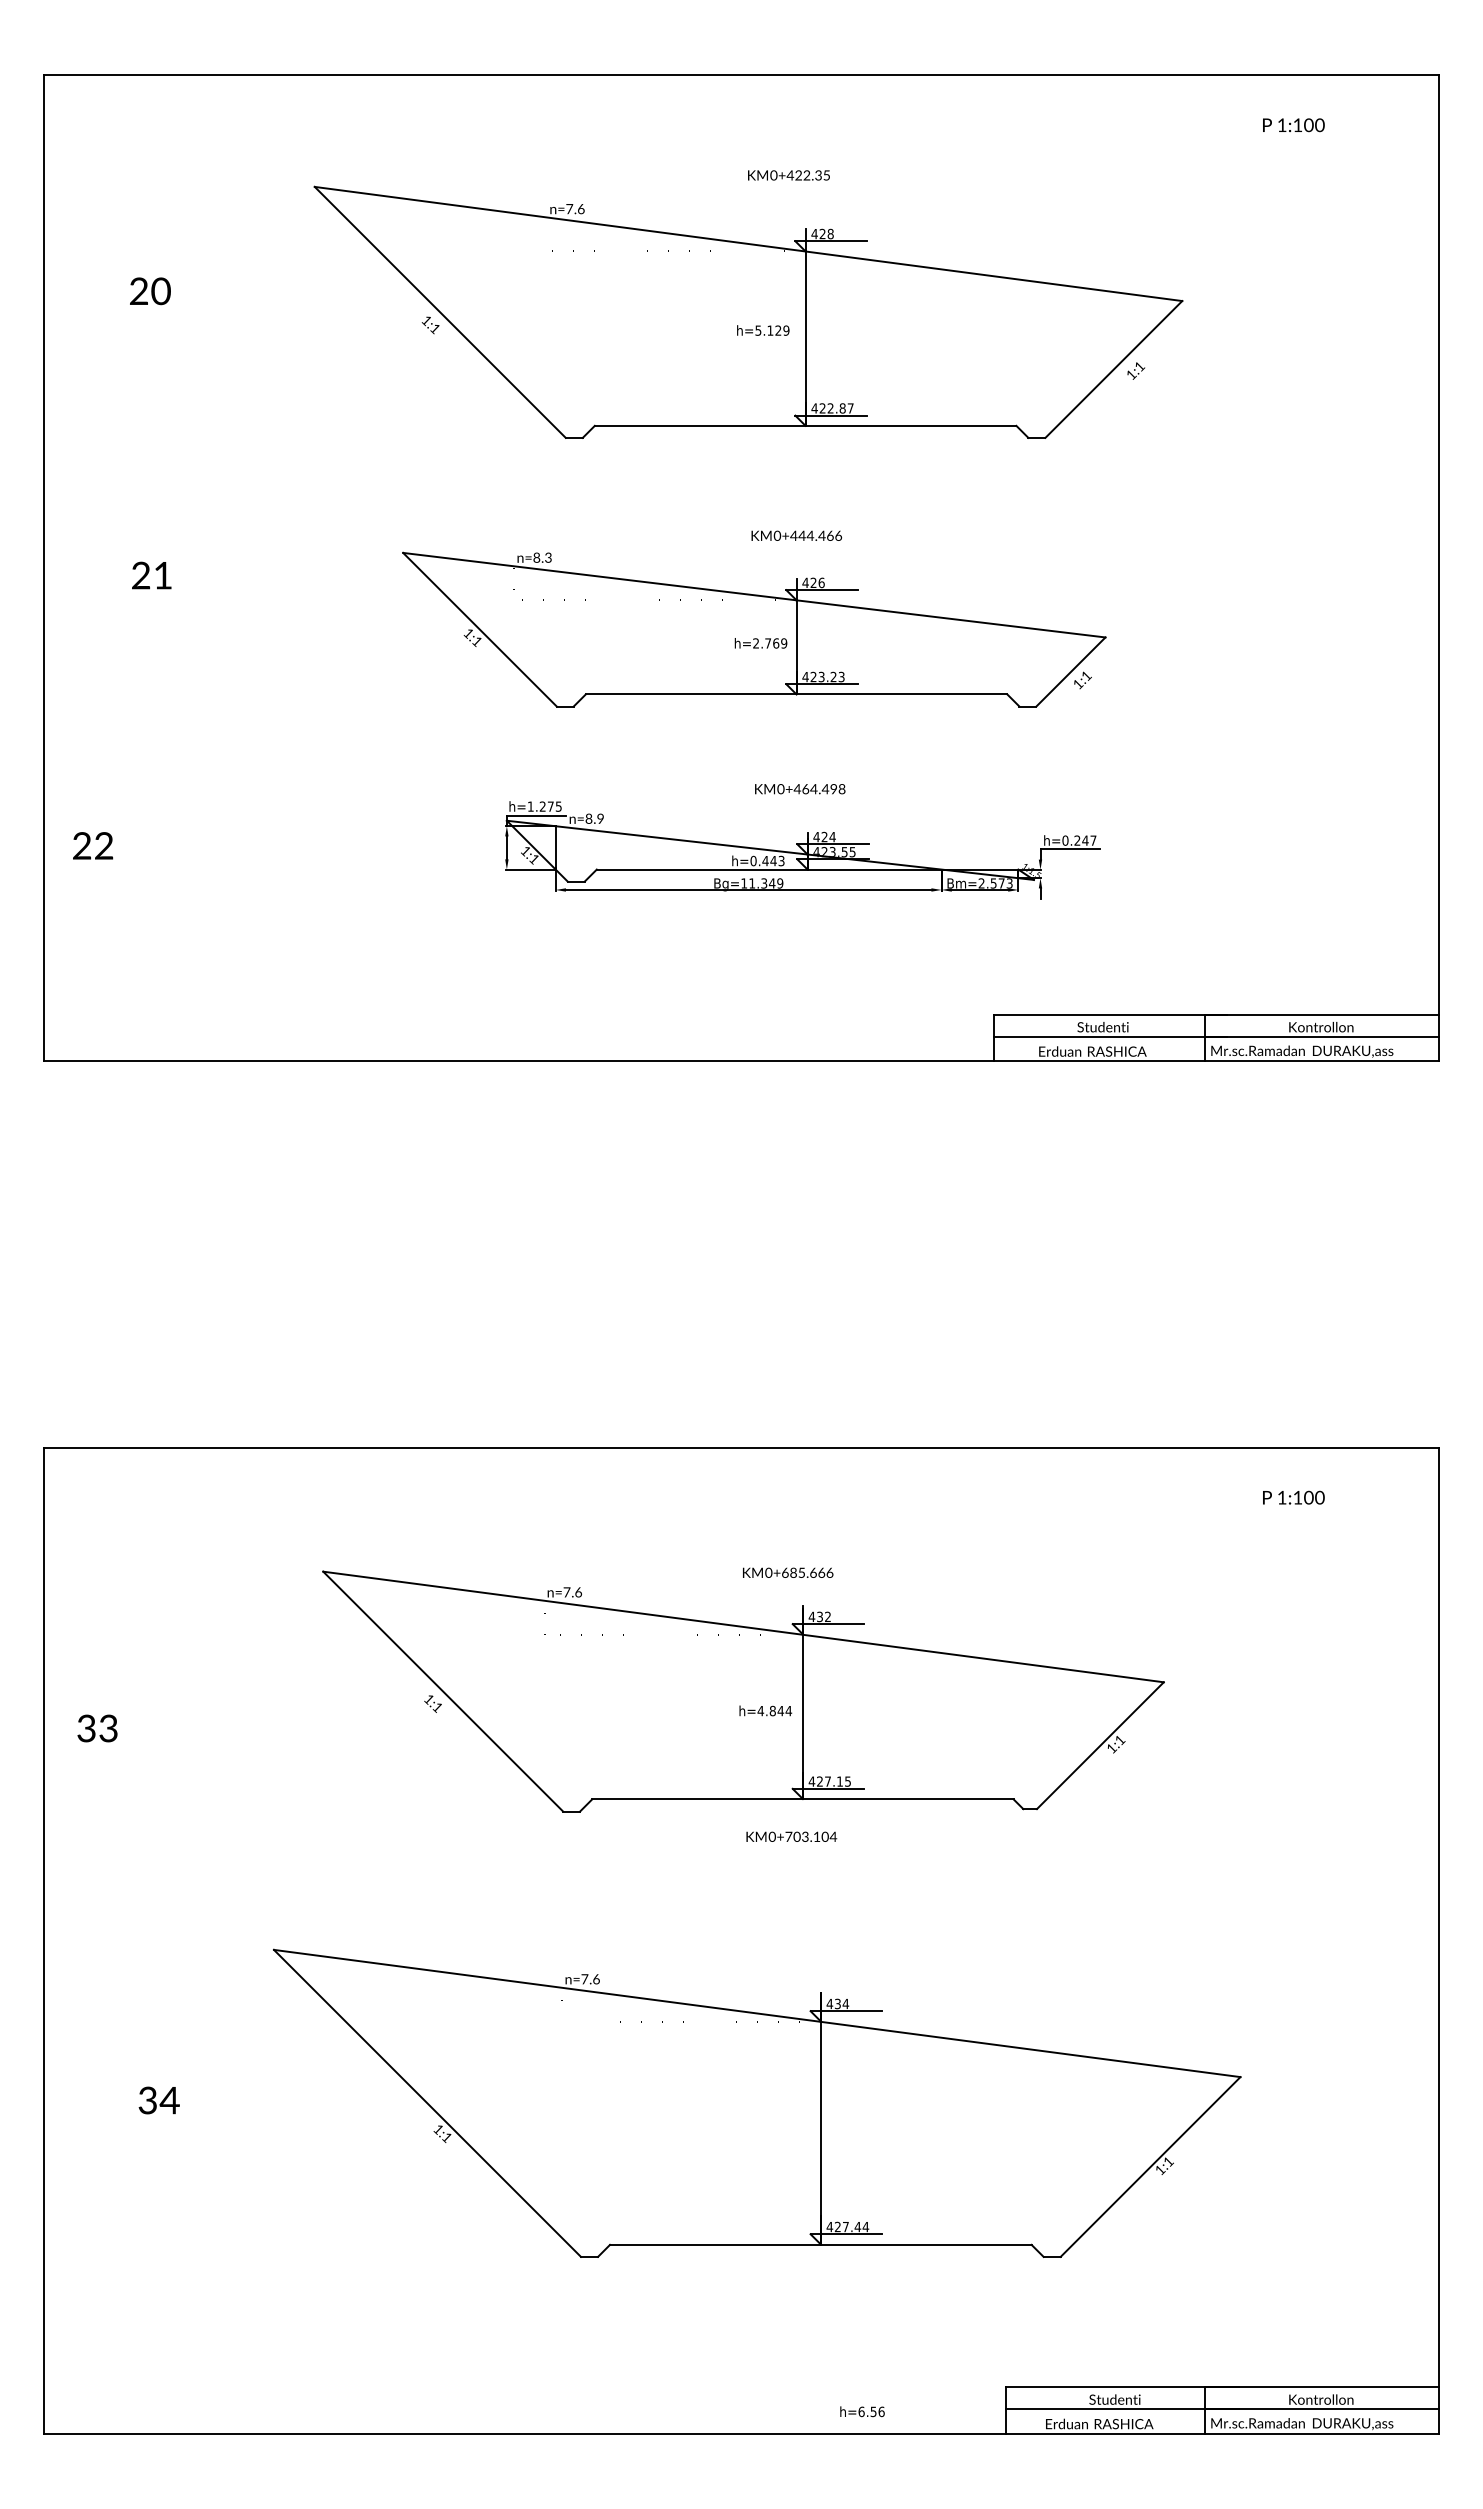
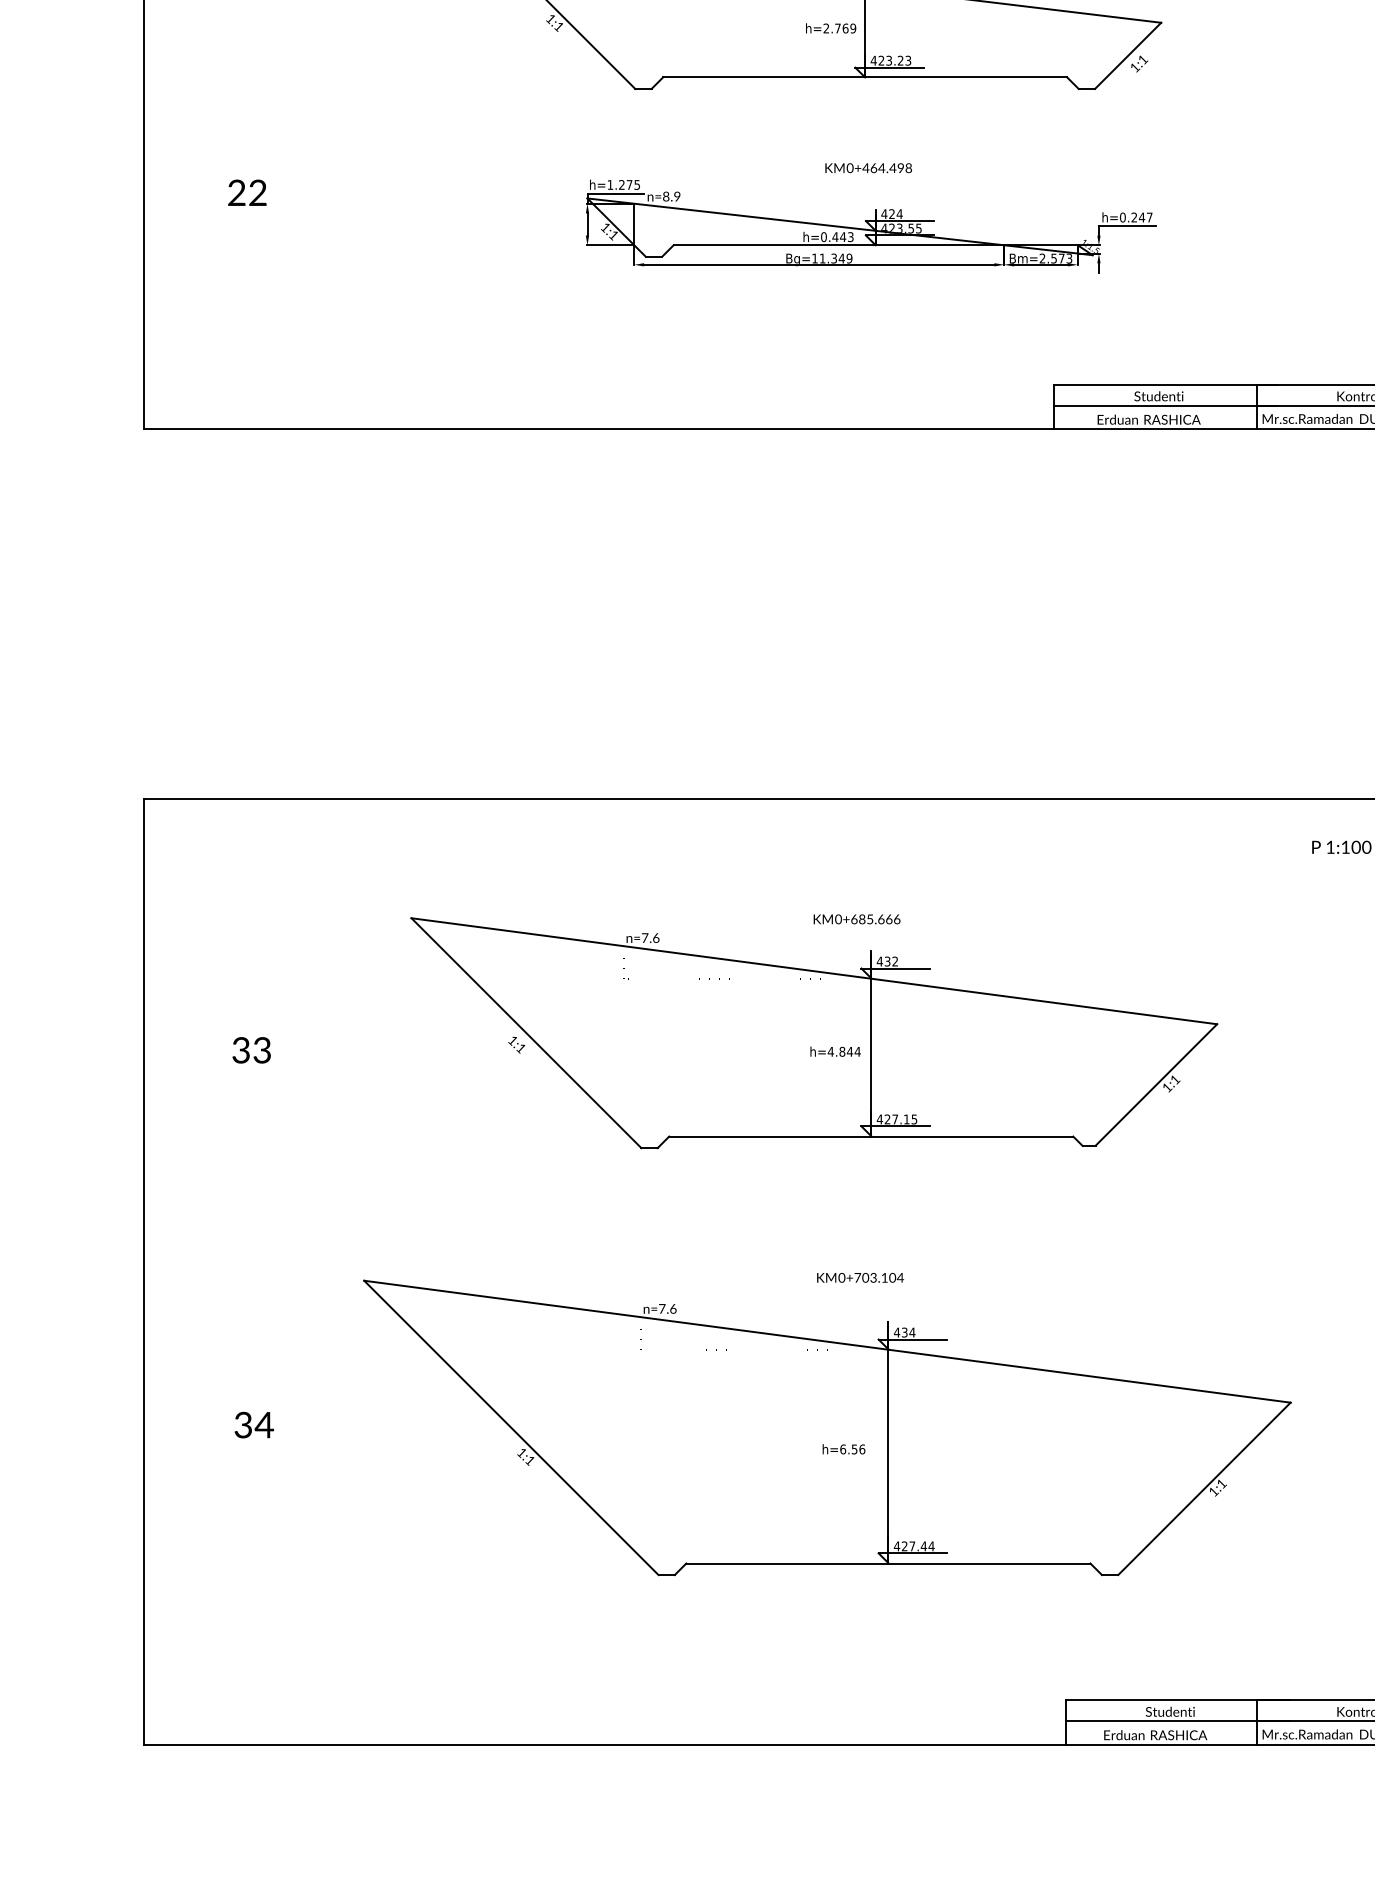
text: (93, 845) -> (247, 192), moved
text: (97, 1728) -> (251, 1050), moved
text: (791, 1836) -> (860, 1277), moved
text: (862, 2411) -> (843, 1449), moved

